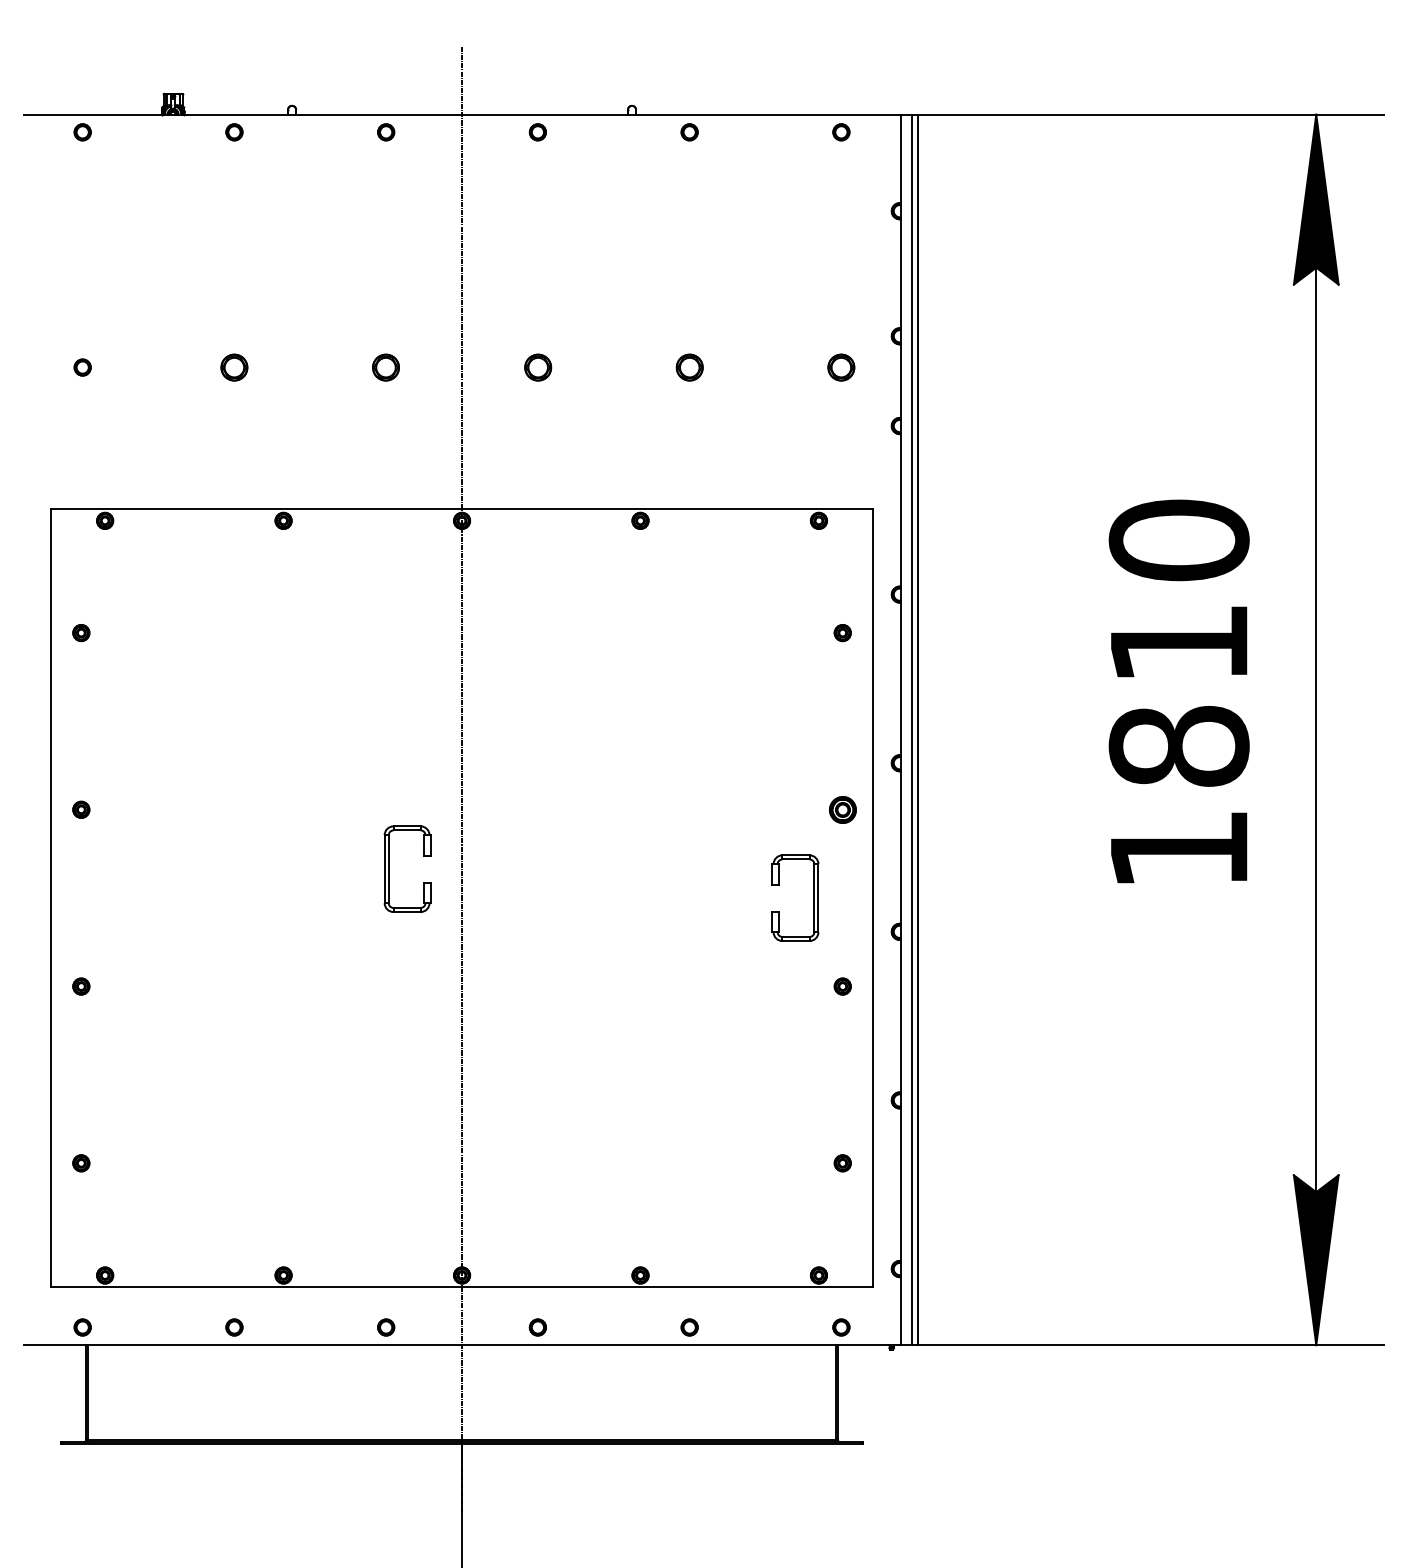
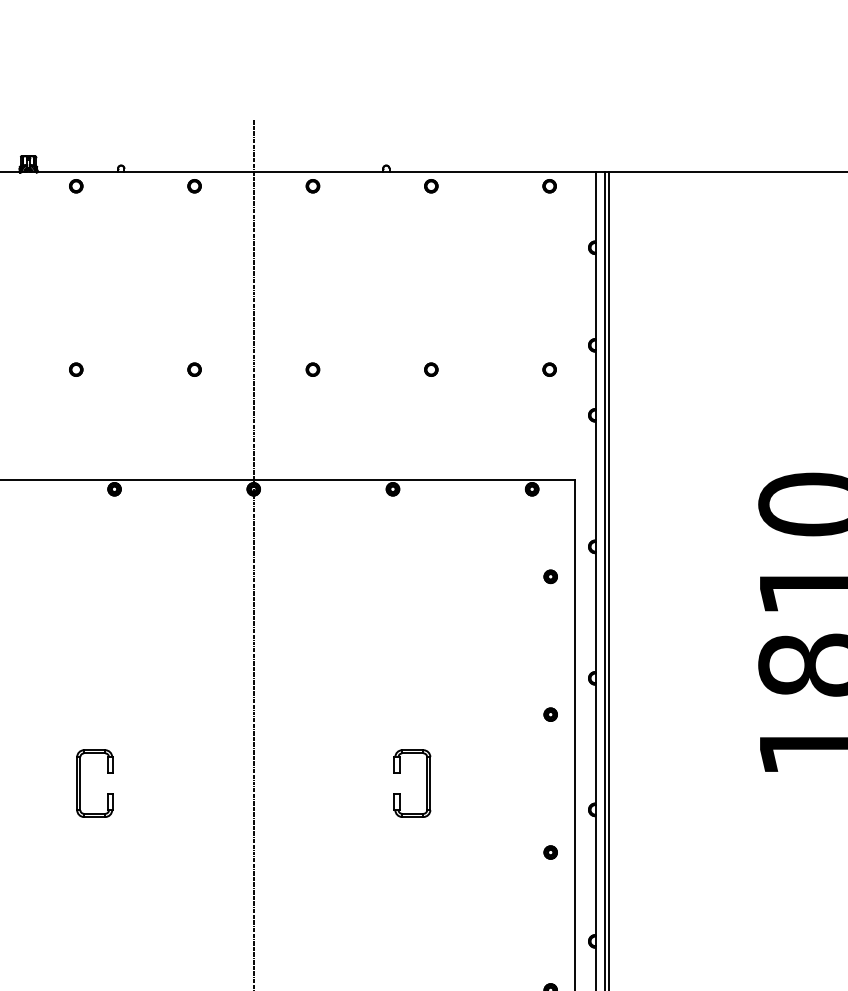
circle: (234, 367) -> (76, 369), size x0.62
part: (386, 367) -> (194, 369), size x0.62
part: (537, 367) -> (312, 369), size x0.62
circle: (689, 367) -> (431, 369), size x0.62
circle: (841, 367) -> (549, 369), size x0.62
part: (842, 809) -> (550, 714), size x0.62
part: (389, 868) -> (80, 783), moved
part: (813, 897) -> (426, 783), moved

